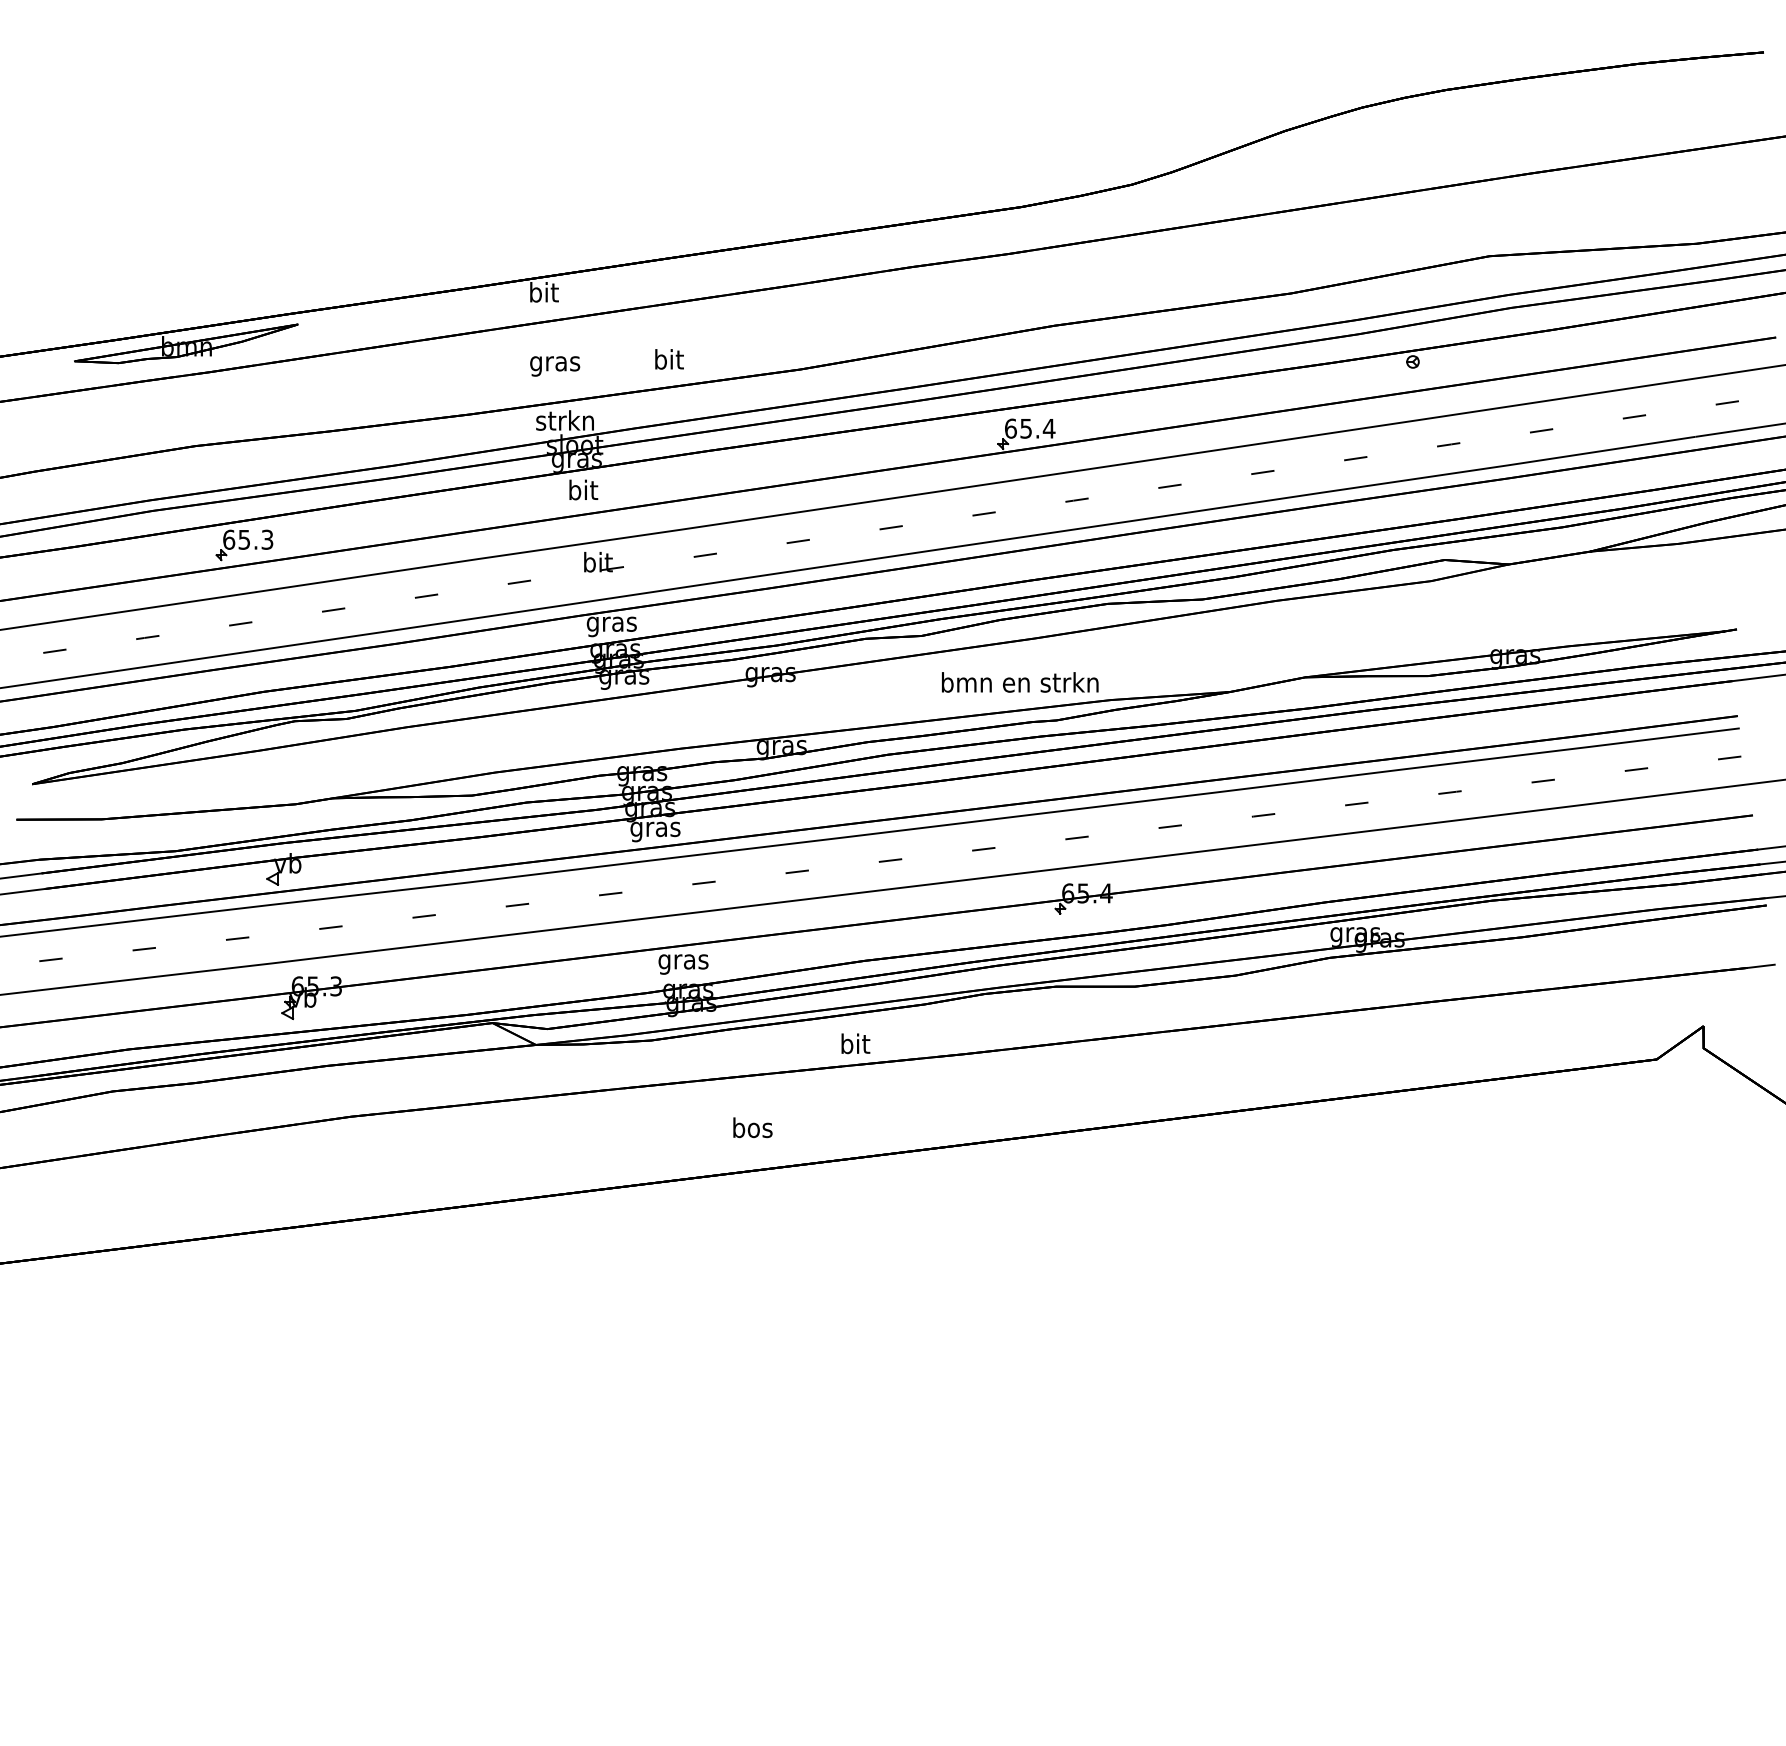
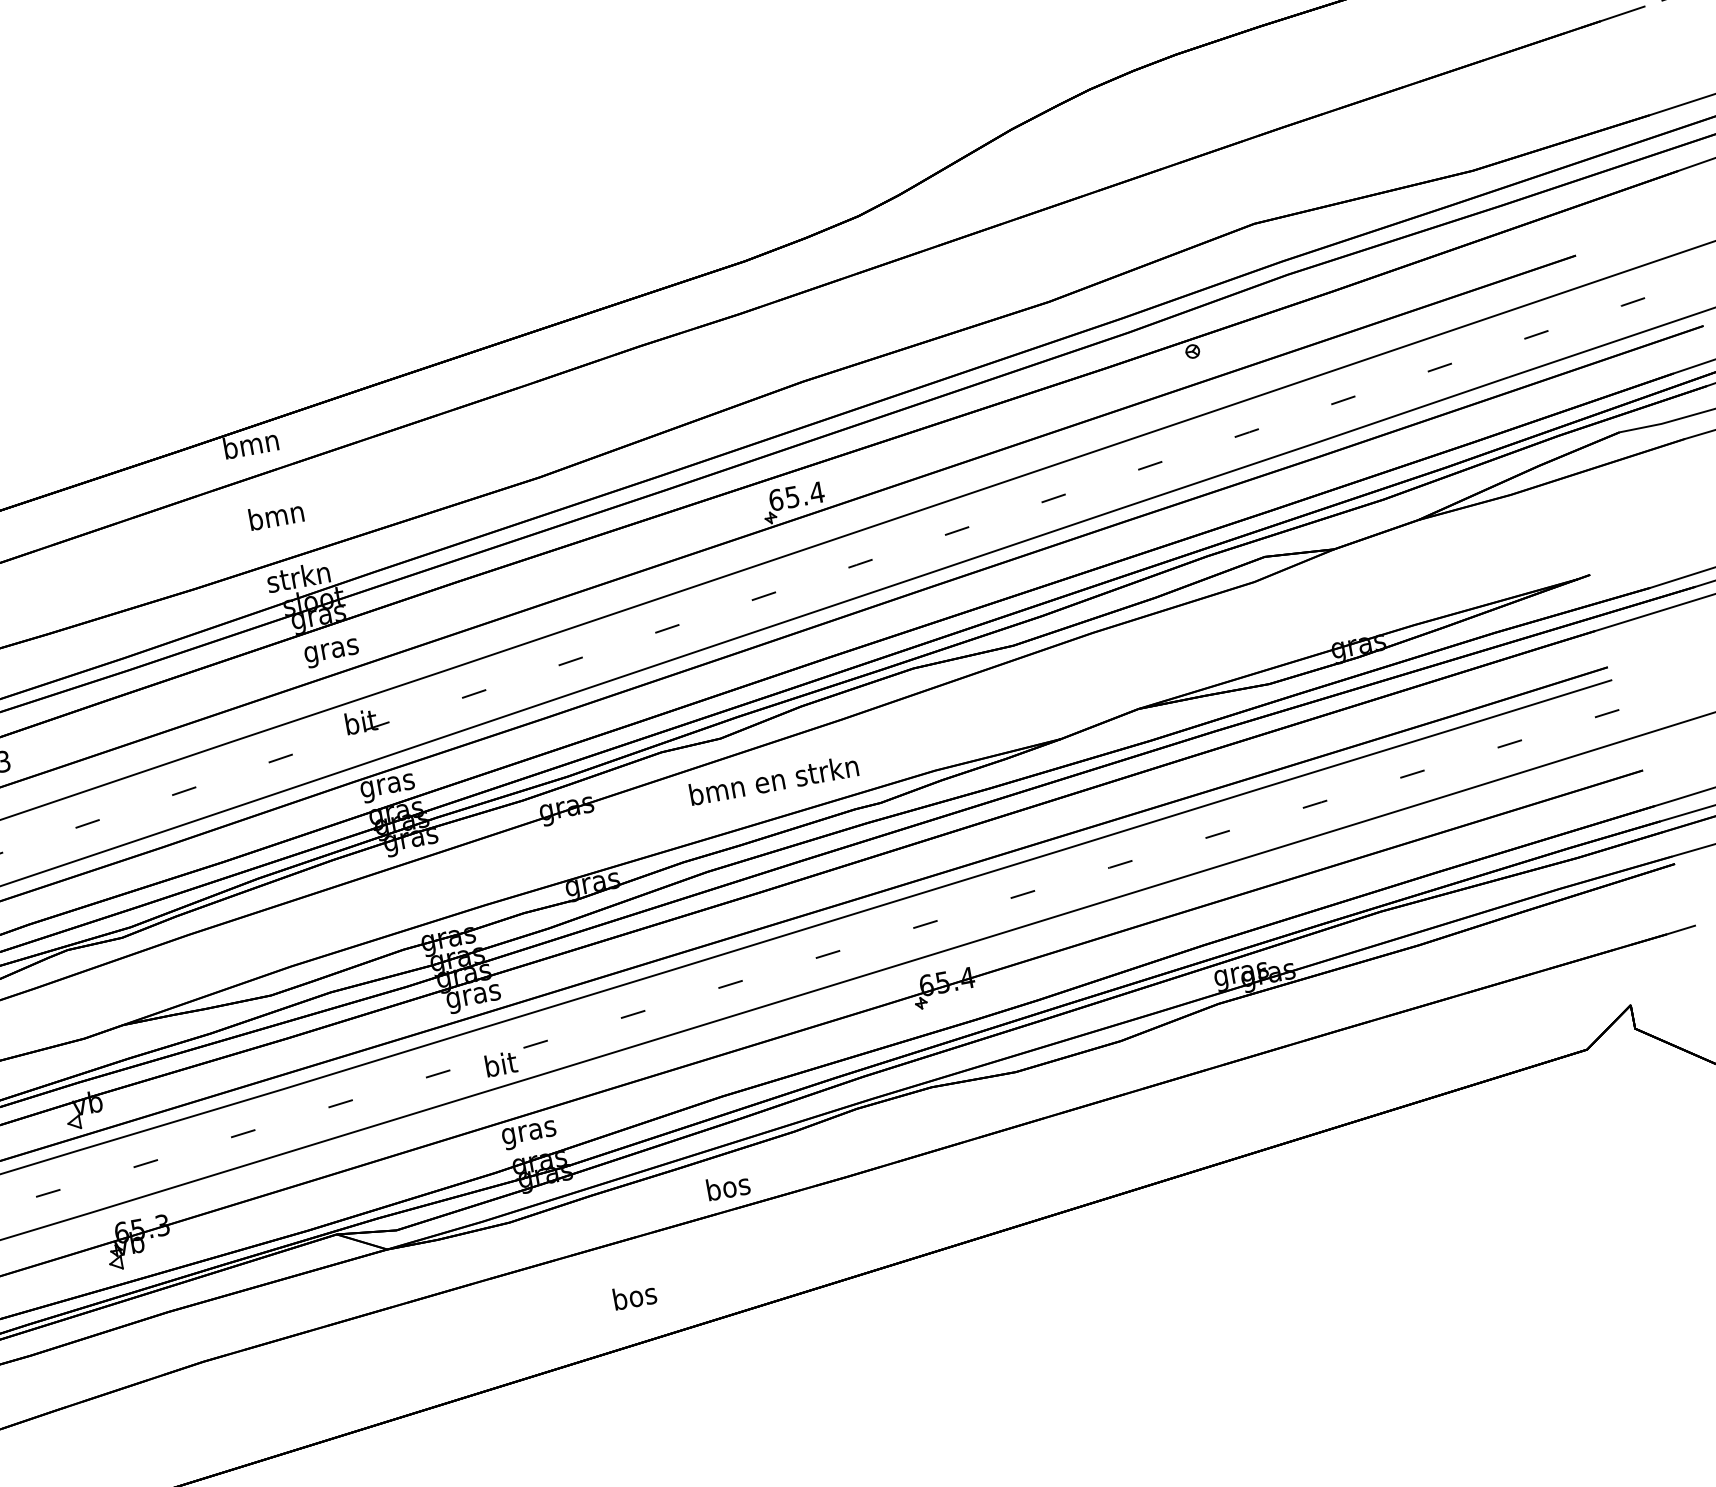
text: (543, 292) -> (250, 444), bit -> bmn
text: (669, 359) -> (501, 1064), moved
text: (555, 363) -> (277, 517), gras -> bmn
text: (583, 492) -> (331, 650), bit -> gras
text: (1020, 682) -> (774, 780), moved
text: (855, 1043) -> (728, 1186), bit -> bos

